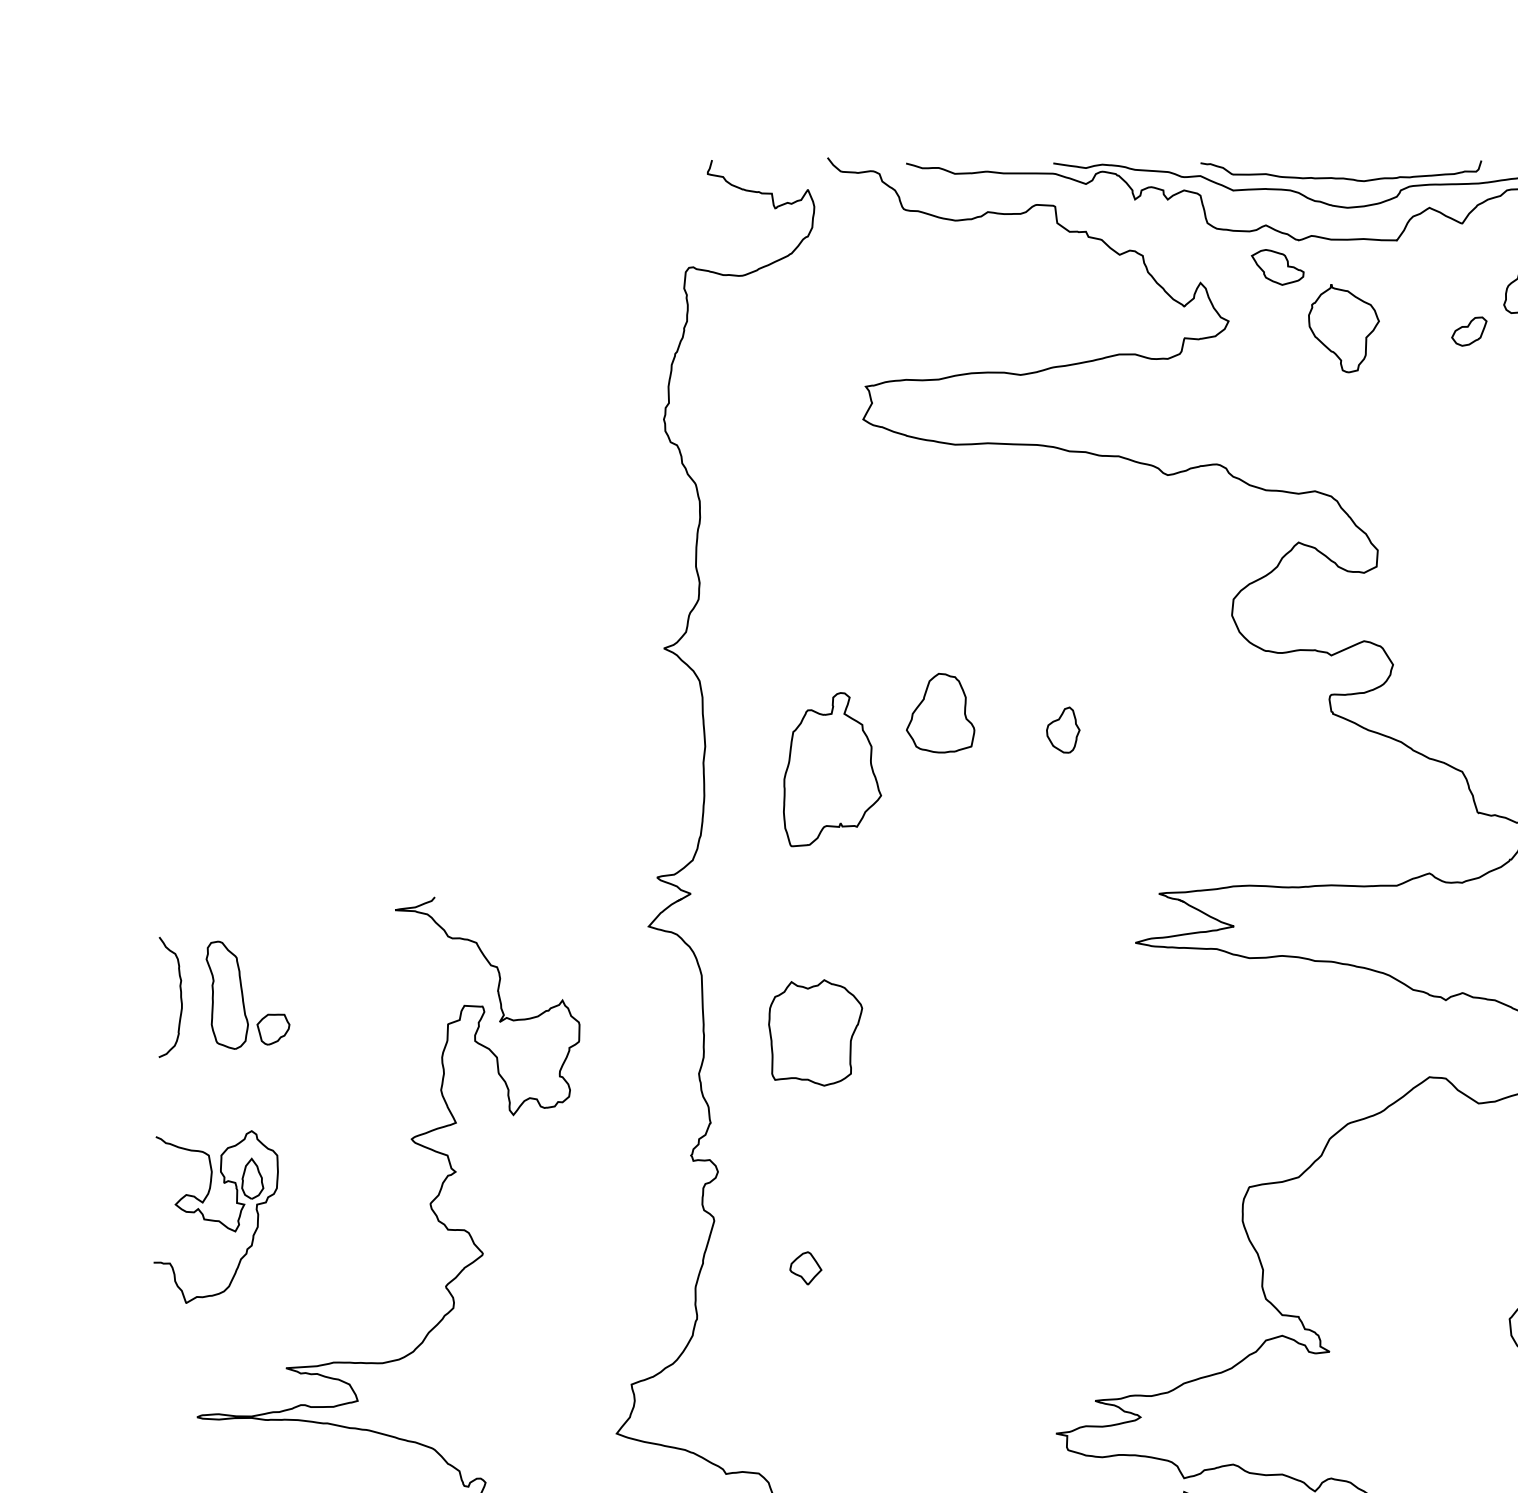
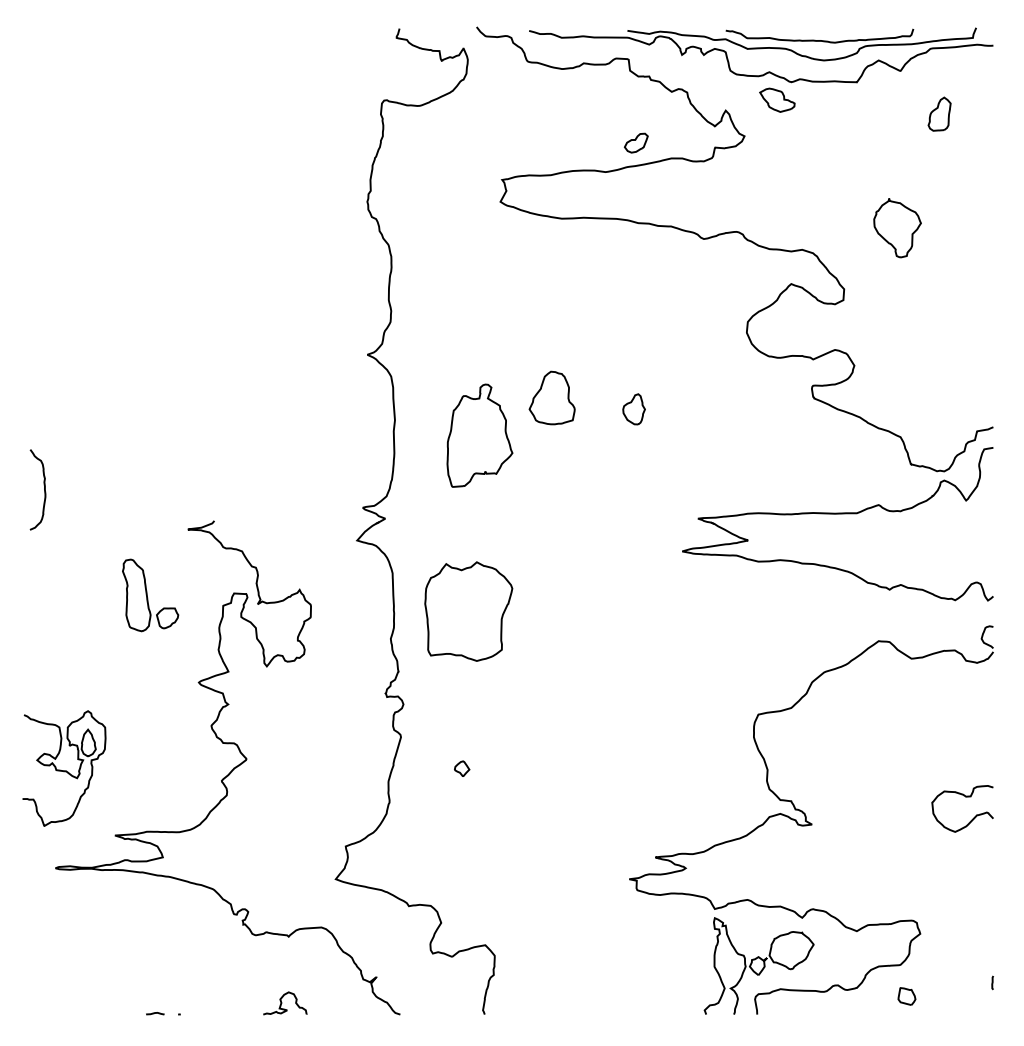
part: (1343, 329) -> (897, 228), moved
part: (1468, 330) -> (635, 142), moved
part: (247, 995) -> (150, 595), moved
curve: (180, 996) -> (44, 489), moved
part: (815, 1032) -> (468, 611), size x1.4
part: (216, 1216) -> (64, 768), moved
part: (804, 1267) -> (461, 768), size x0.7

